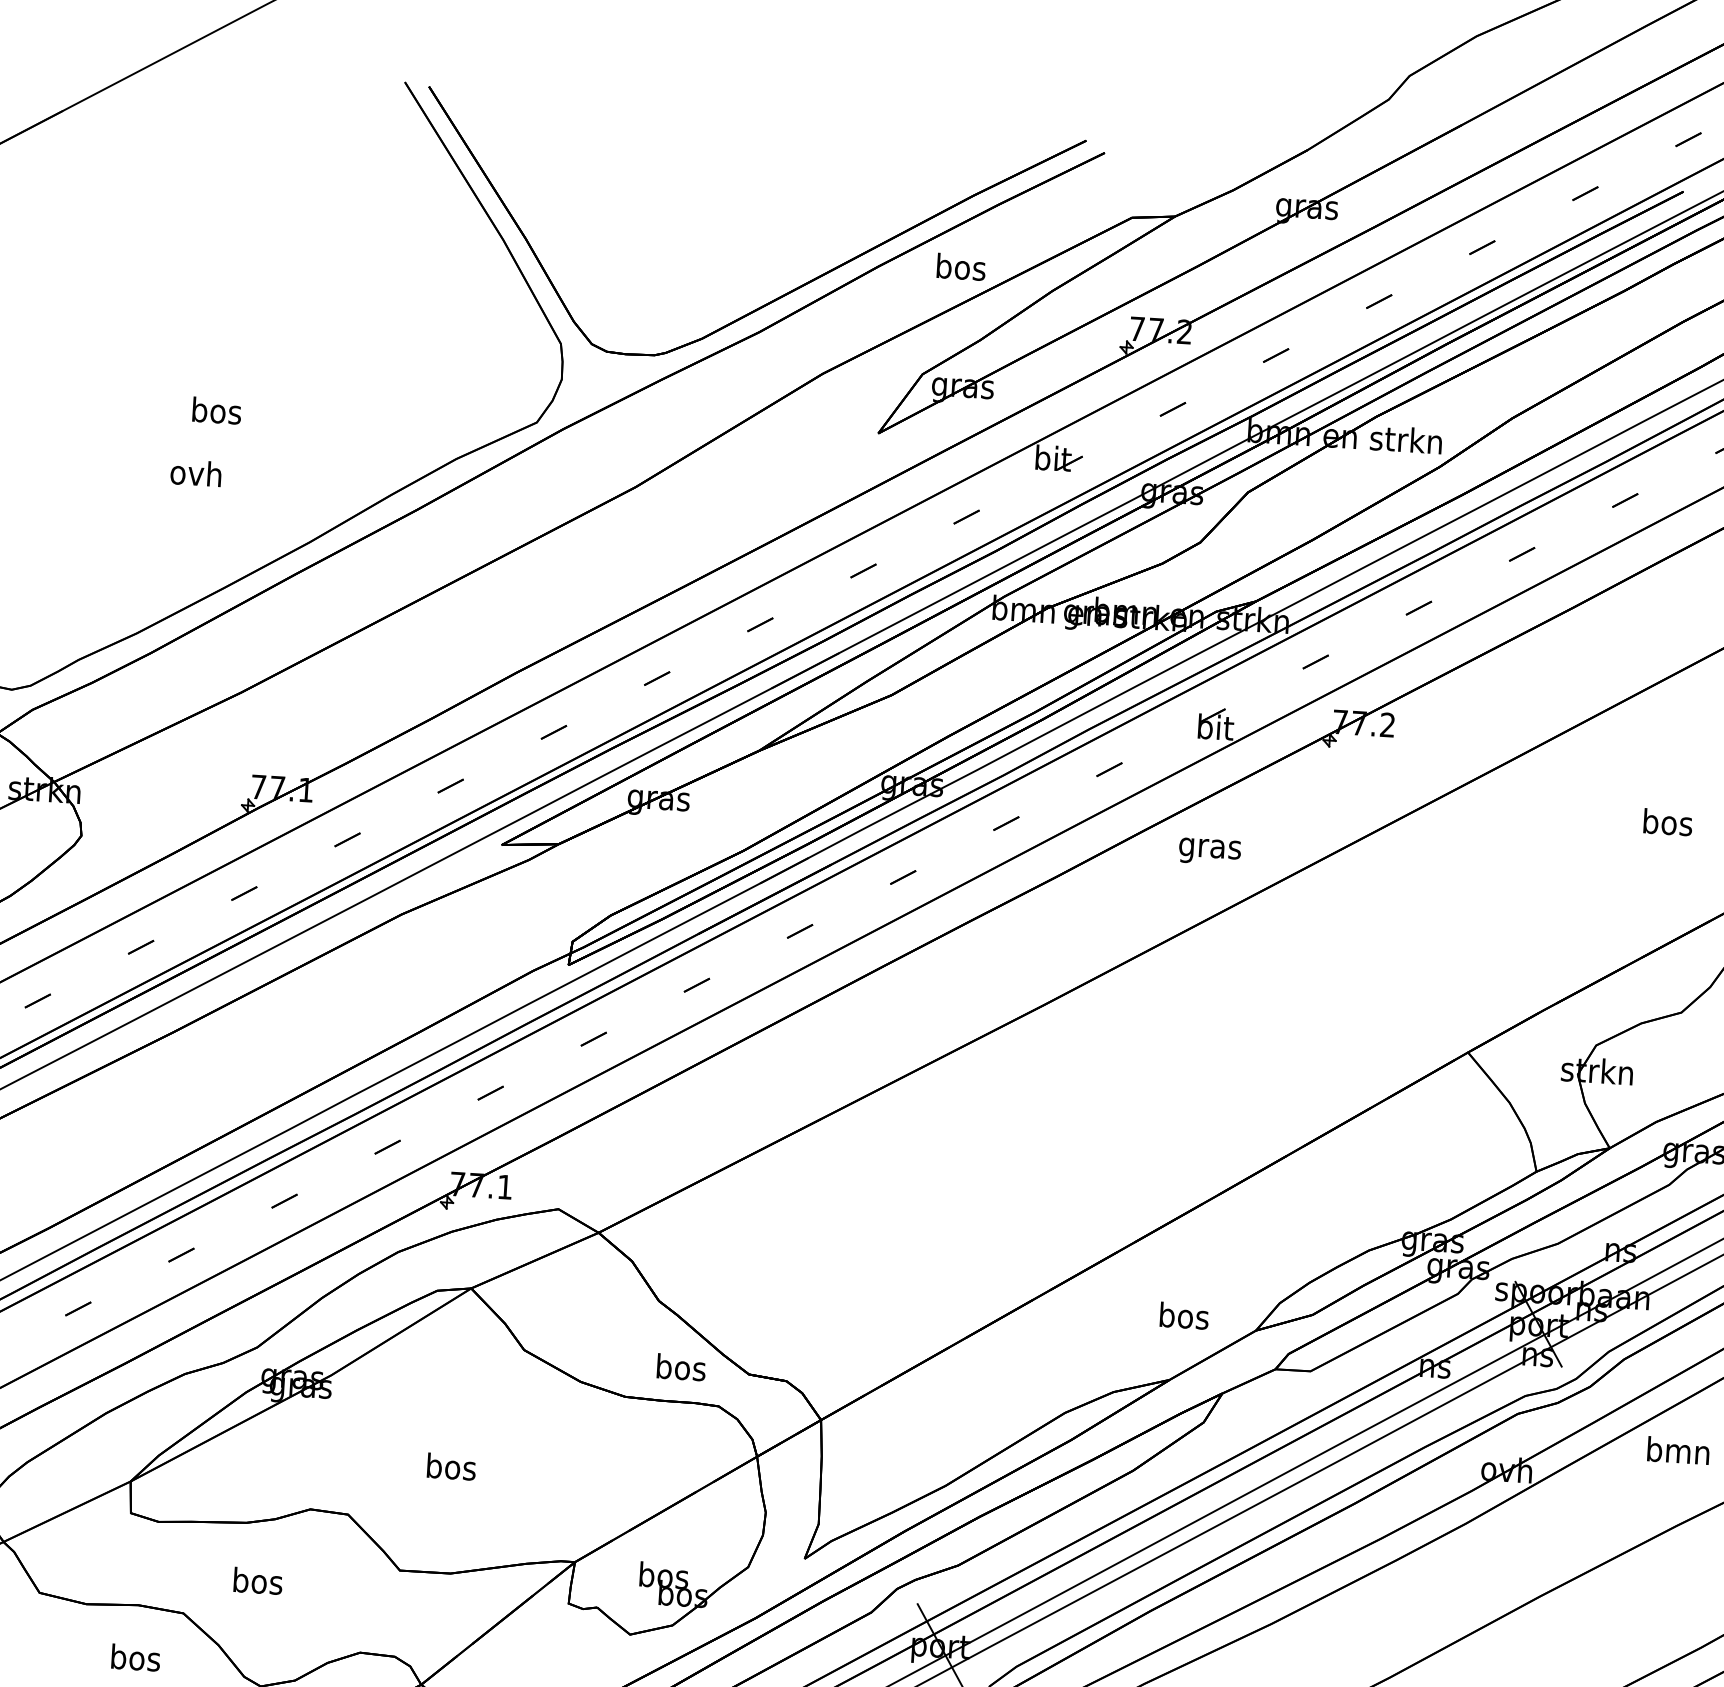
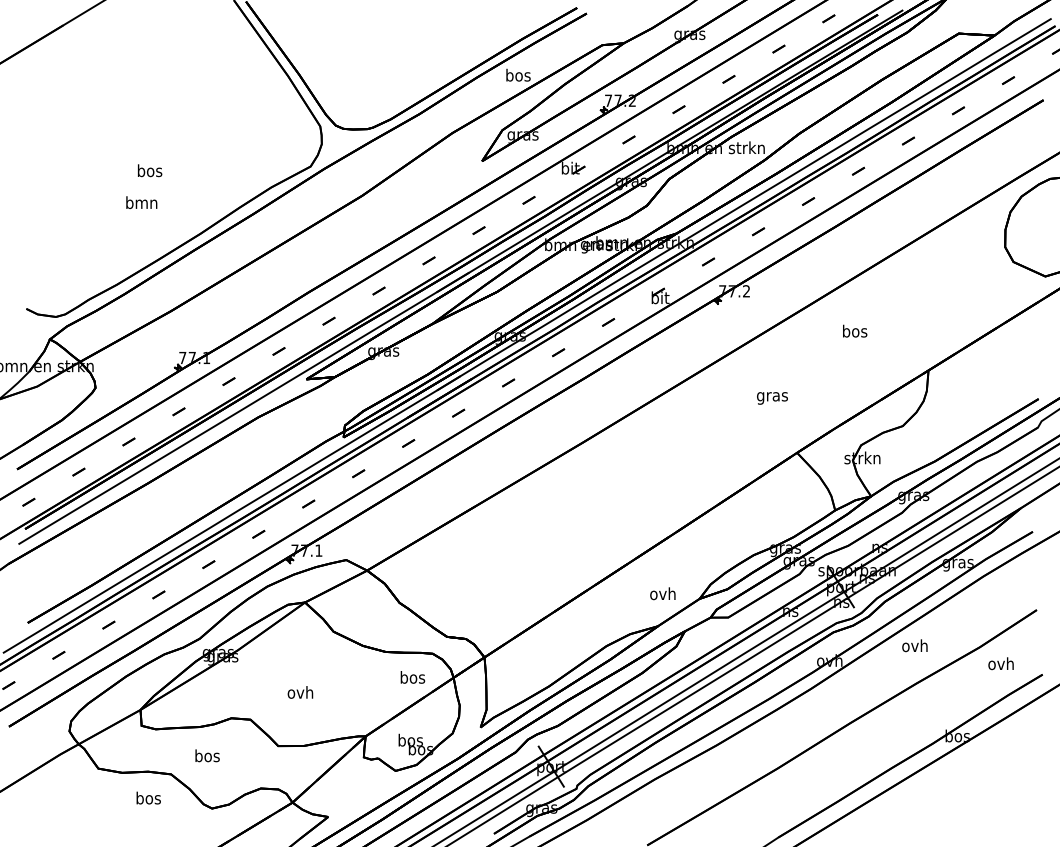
text: (196, 472) -> (141, 202), ovh -> bmn
text: (1668, 820) -> (855, 330), moved
text: (1209, 851) -> (772, 398), moved
text: (1182, 1315) -> (662, 593), bos -> ovh
text: (680, 1367) -> (412, 677), moved
text: (1677, 1450) -> (914, 645), bmn -> ovh
text: (450, 1466) -> (300, 692), bos -> ovh

